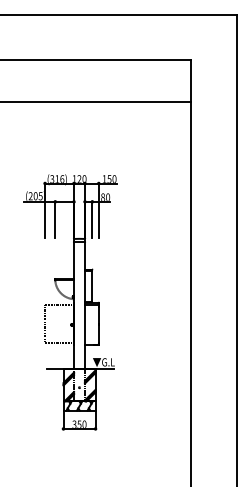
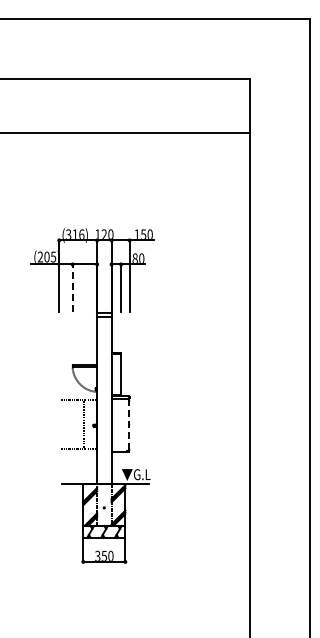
line: (55, 220) -> (72, 288), solid -> dashed
line: (45, 324) -> (84, 424), moved
line: (98, 324) -> (129, 425), solid -> dashed

